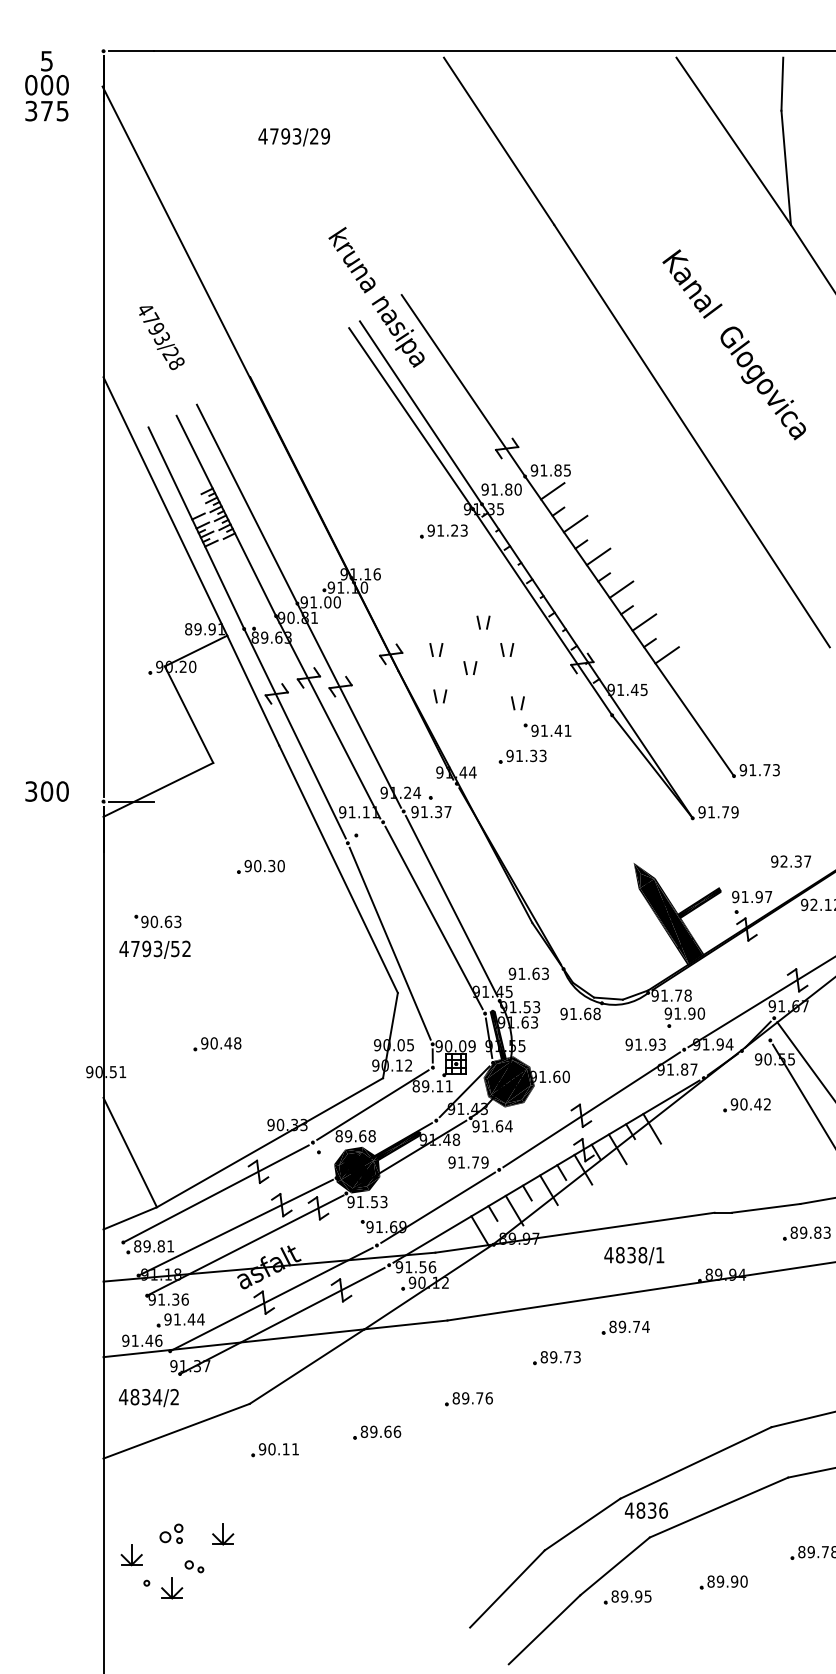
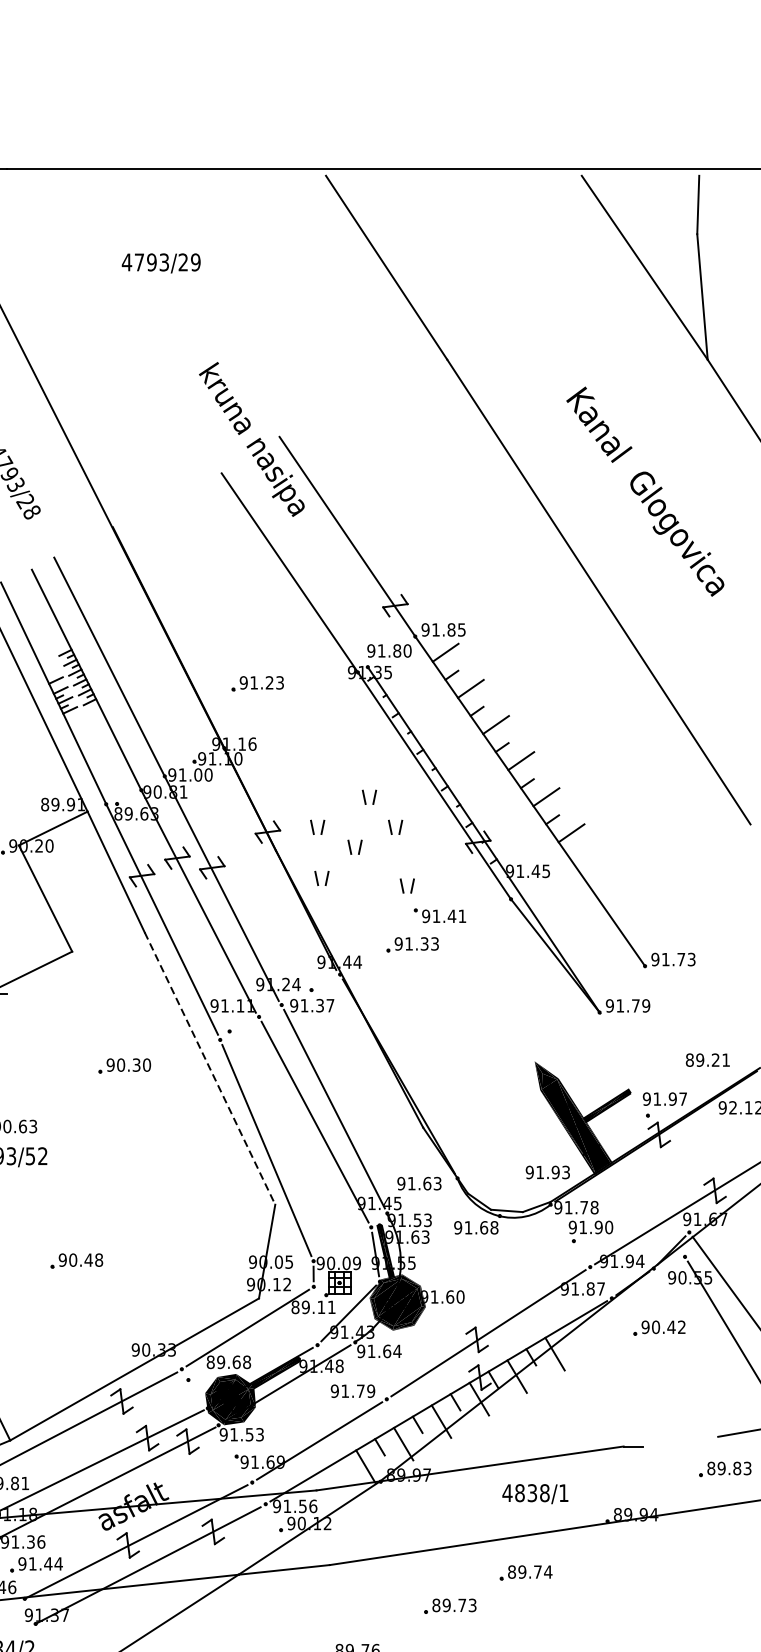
line: (420, 412) -> (300, 566), removed
part: (443, 531) -> (257, 683), moved
text: (791, 861) -> (708, 1060), 92.37 -> 89.21
line: (338, 869) -> (209, 1068), solid -> dashed
text: (645, 1044) -> (547, 1172), moved
line: (765, 1207) -> (679, 1440), removed

